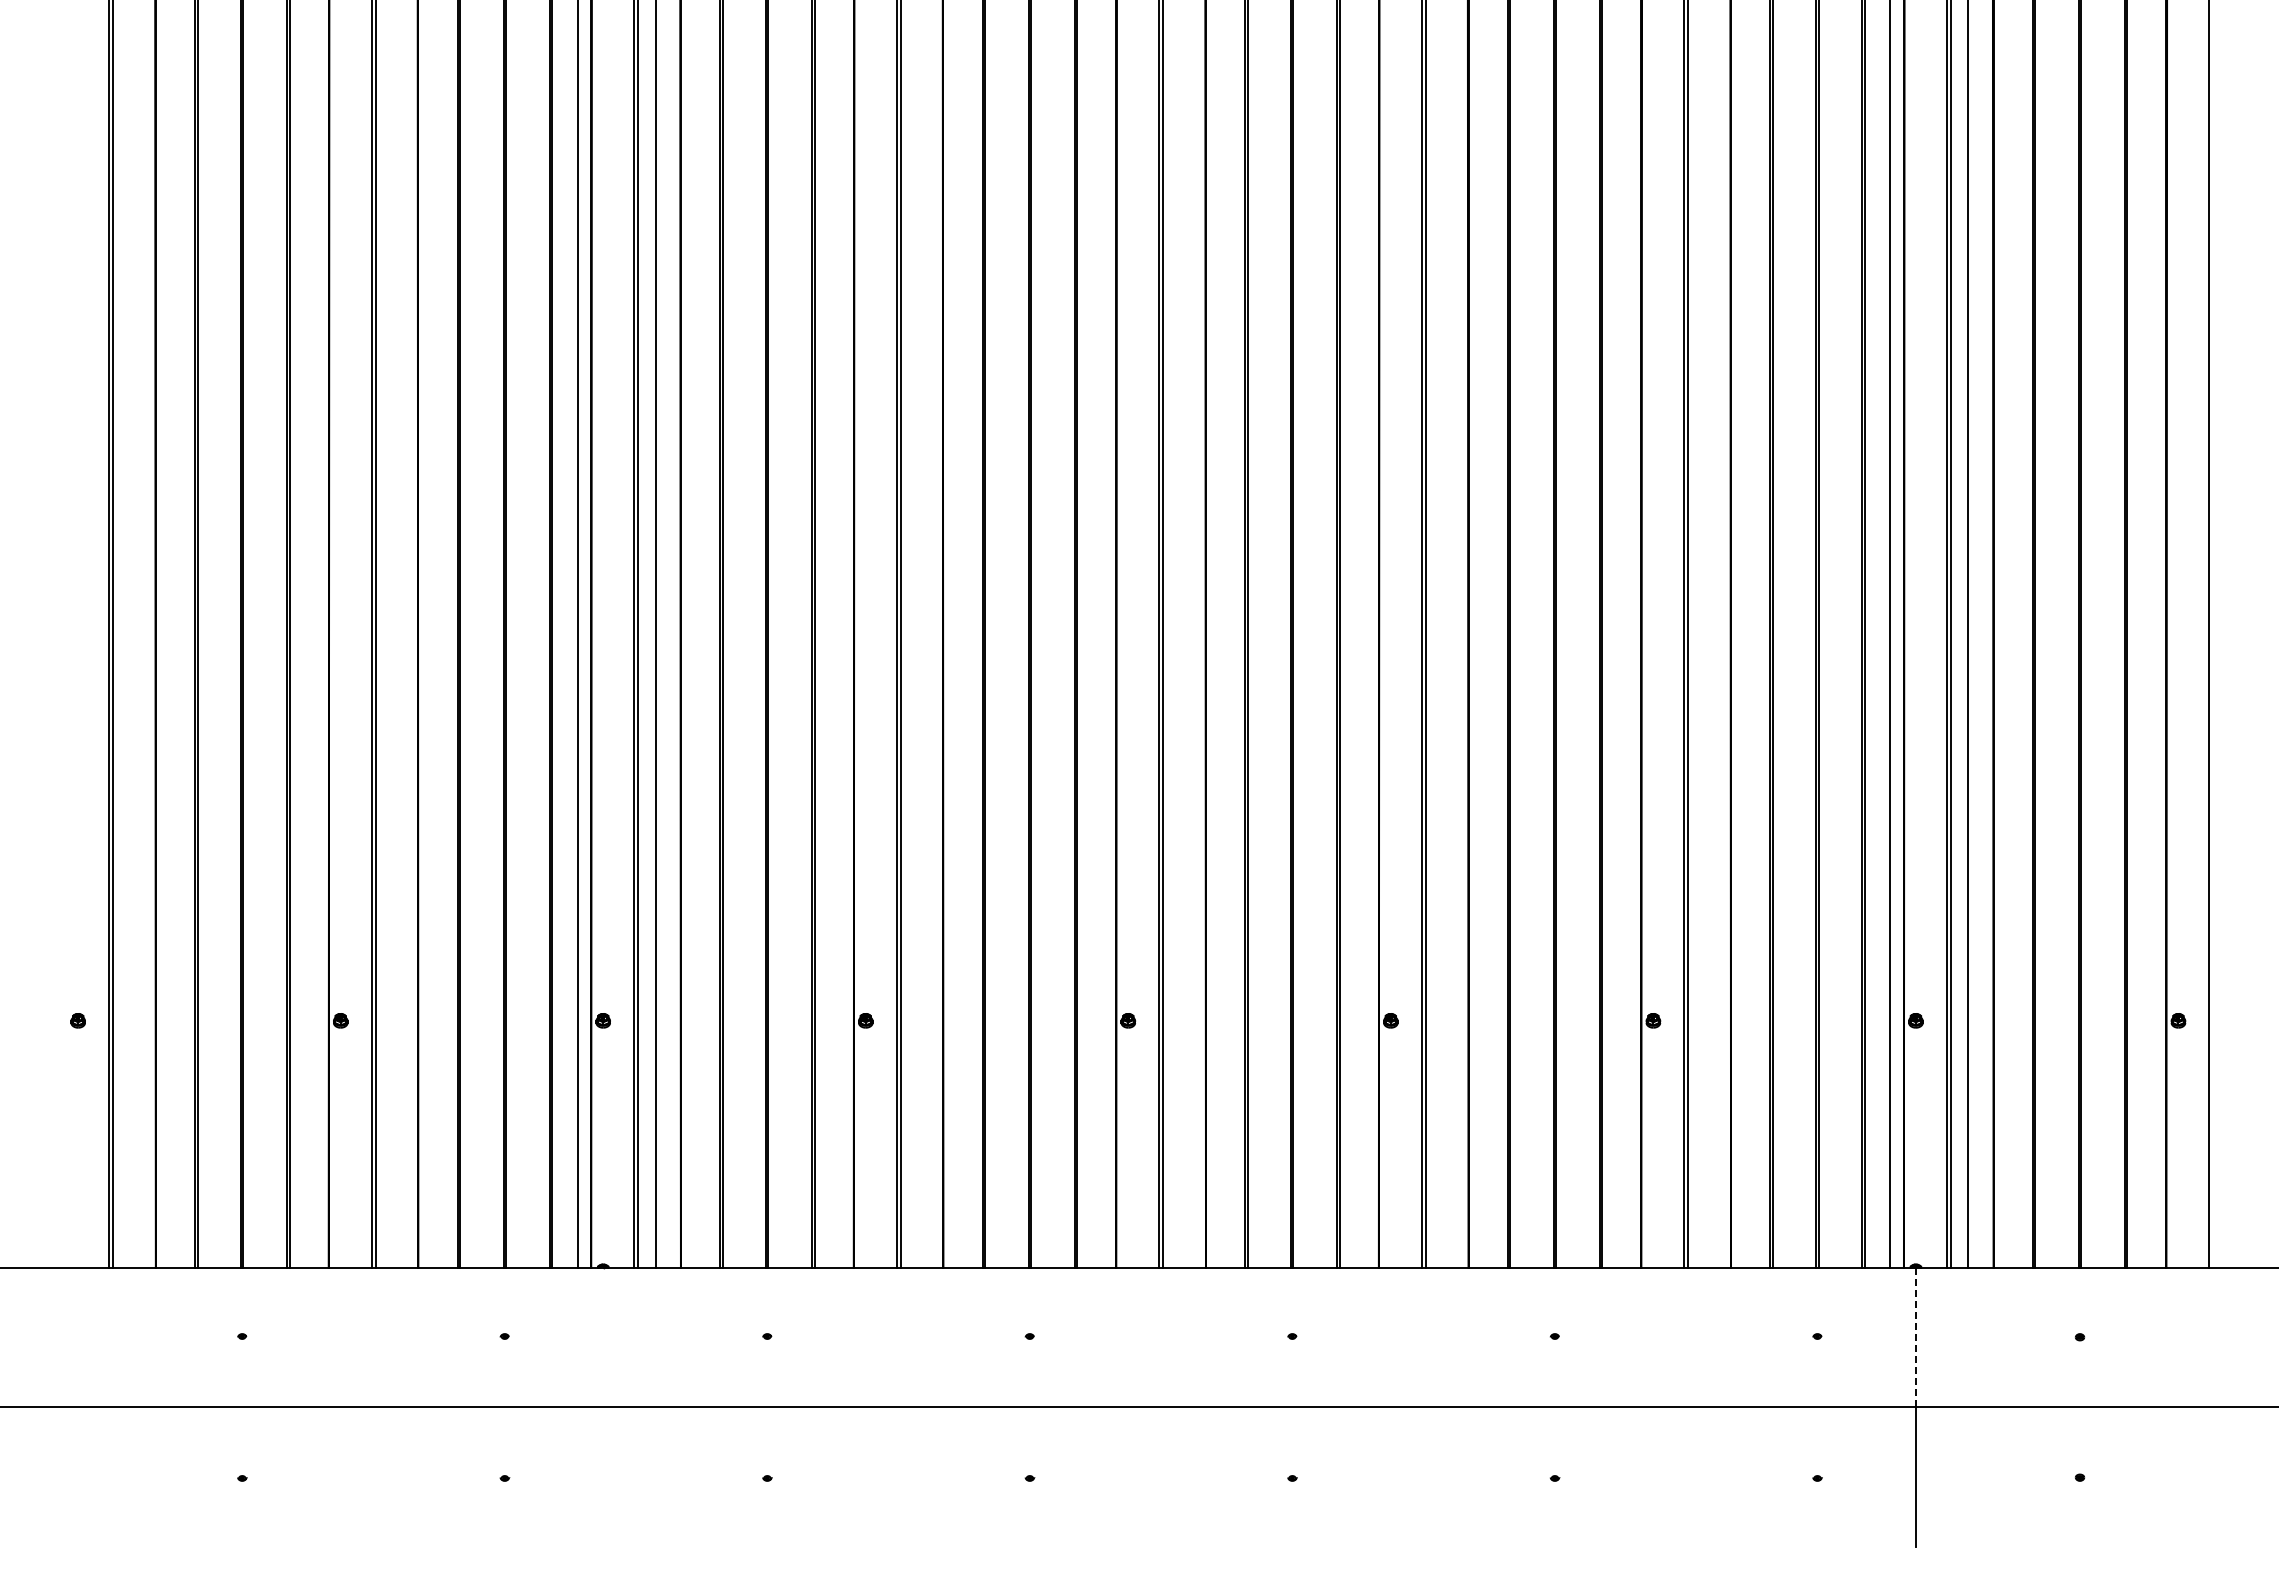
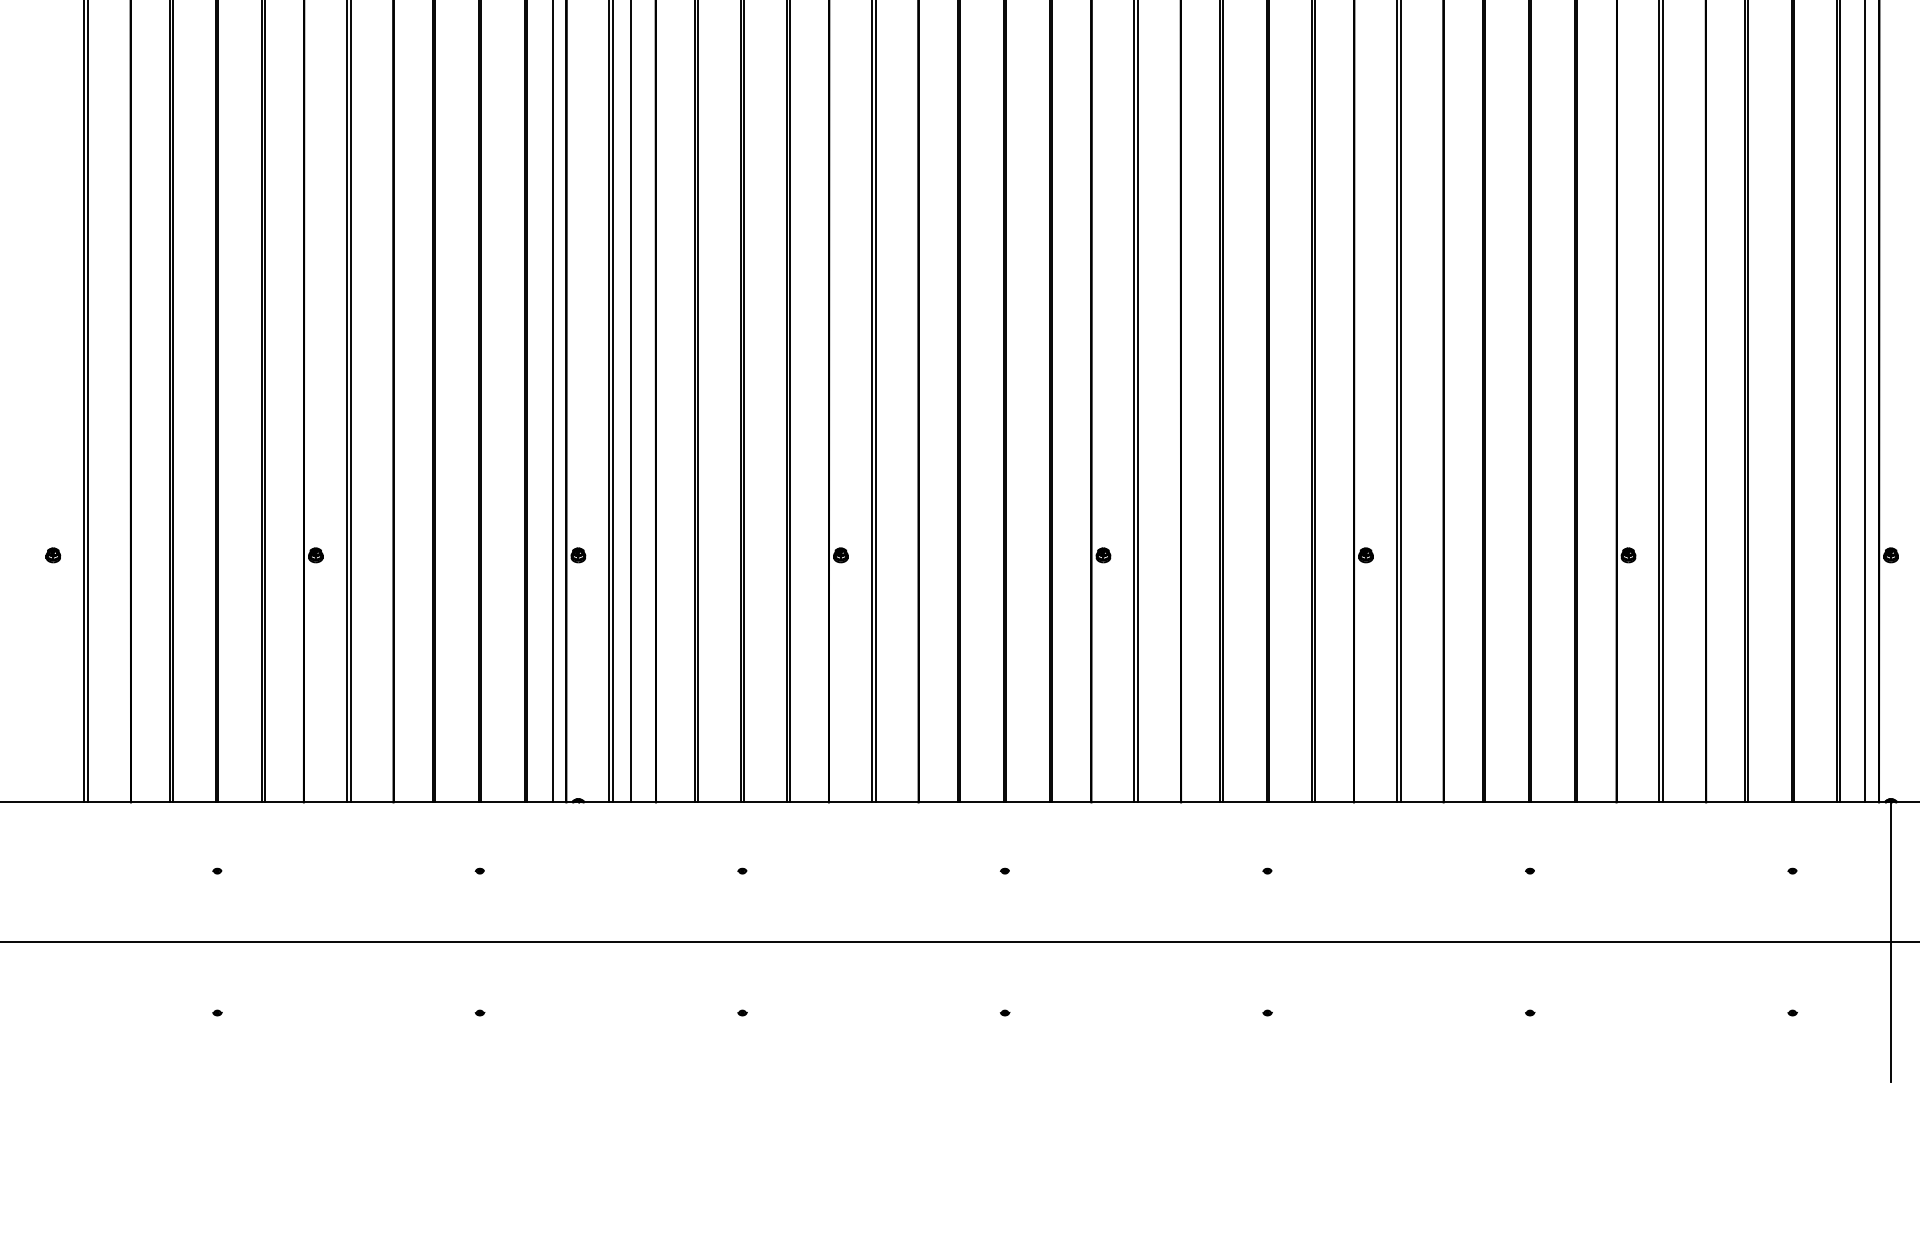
line: (1915, 1337) -> (1890, 872), dashed -> solid

